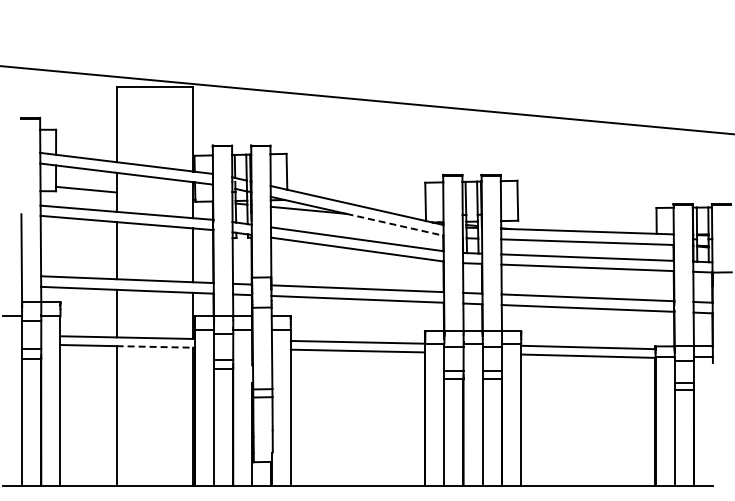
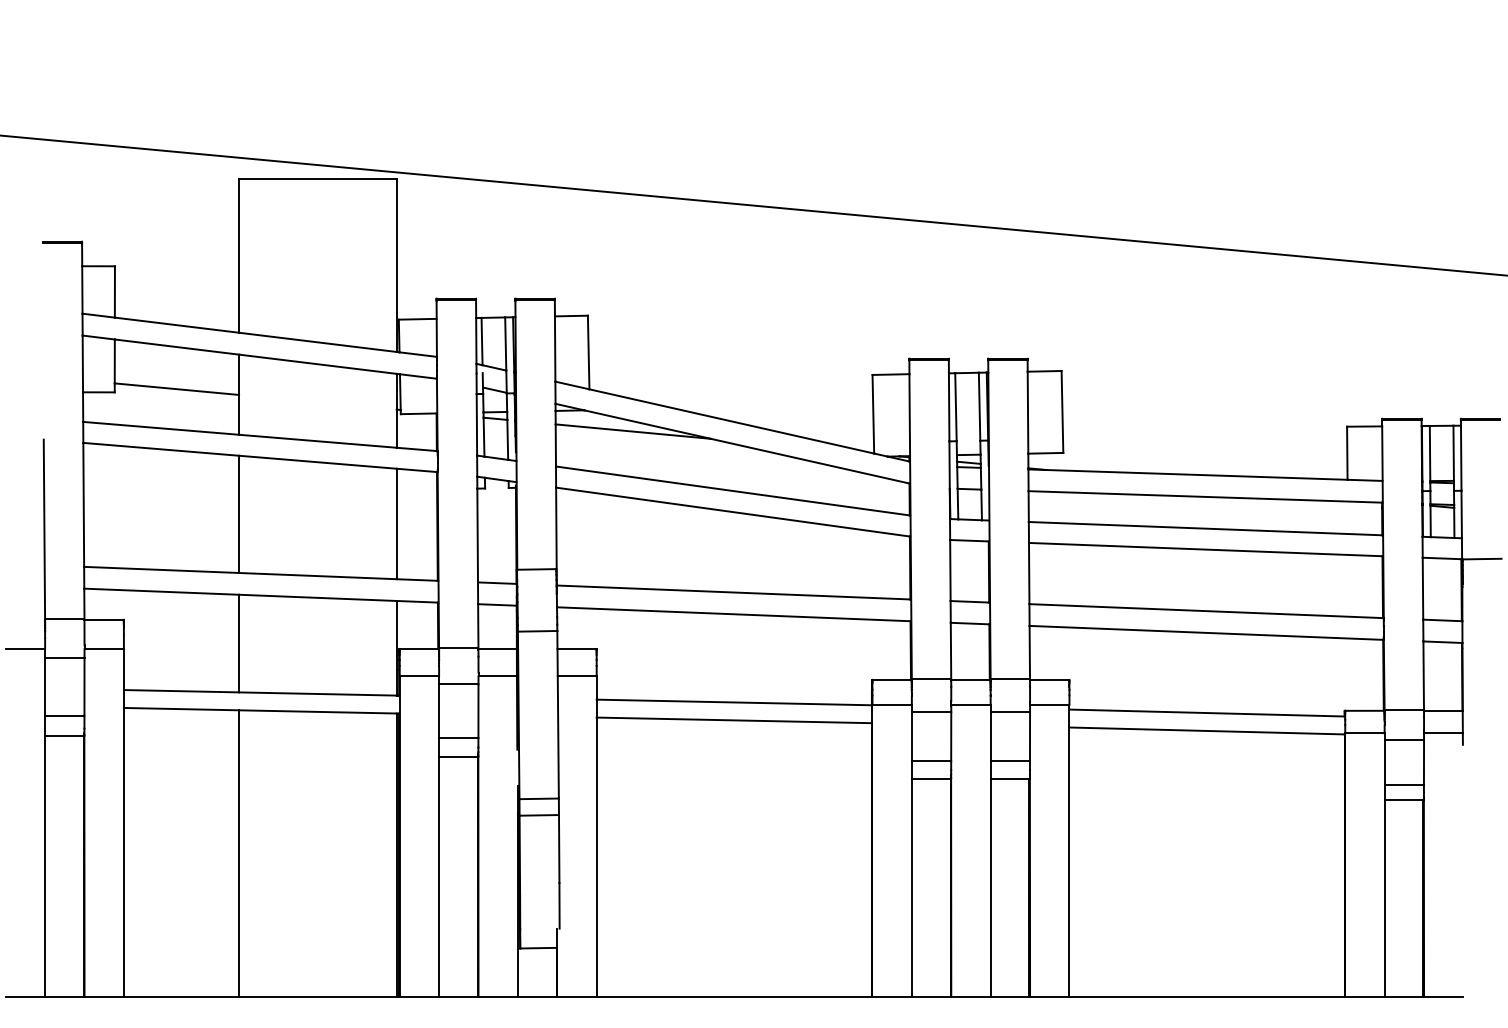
line: (394, 224) -> (809, 460), dashed -> solid
line: (155, 346) -> (318, 711), dashed -> solid

